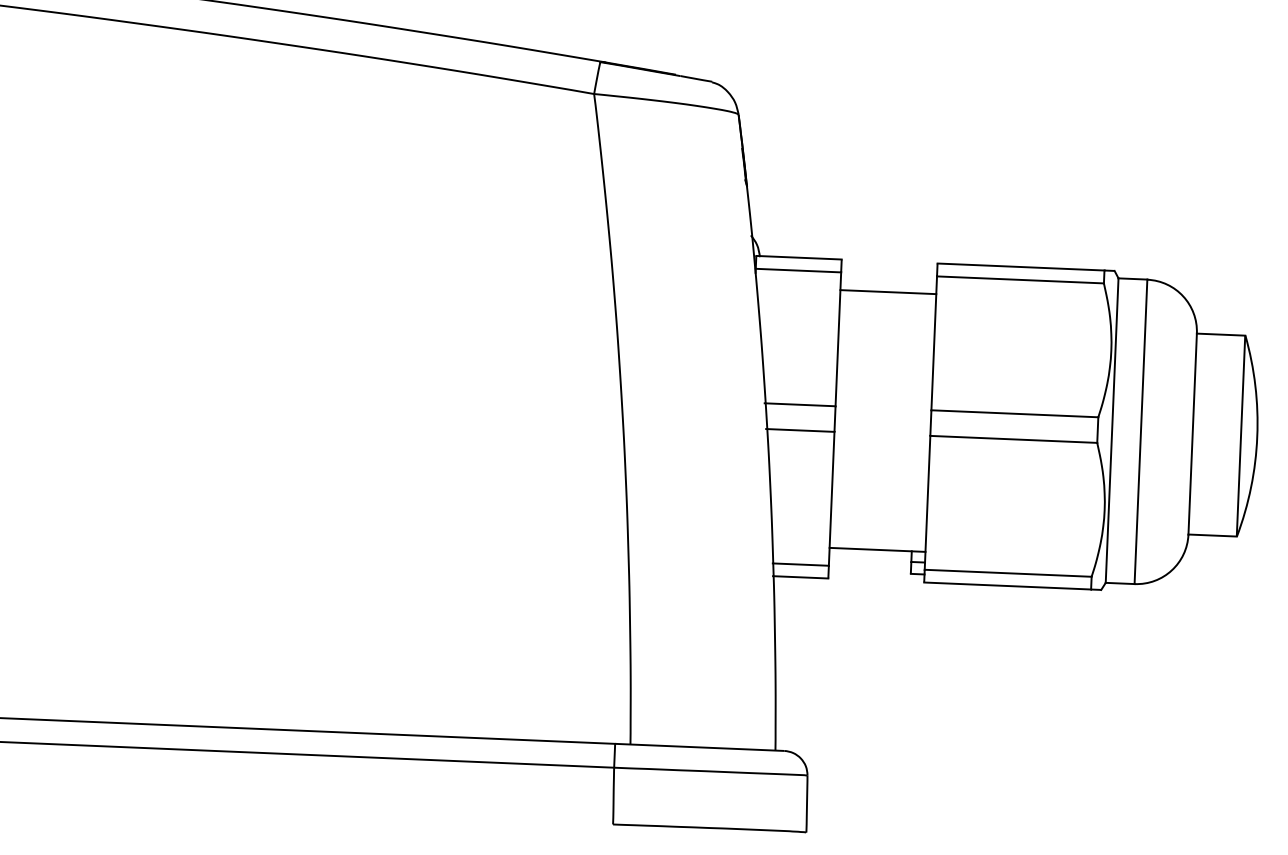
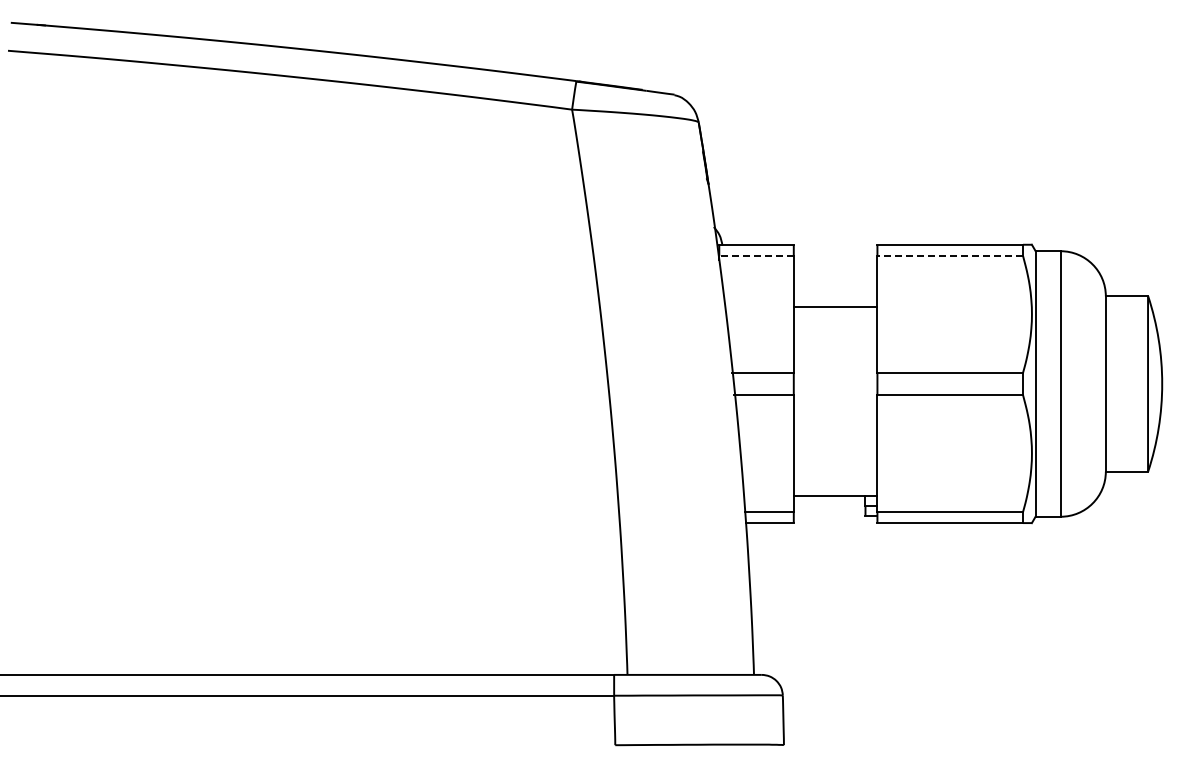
line: (798, 271) -> (756, 256), solid -> dashed
line: (1020, 280) -> (950, 256), solid -> dashed
line: (888, 292) -> (835, 307), moved

